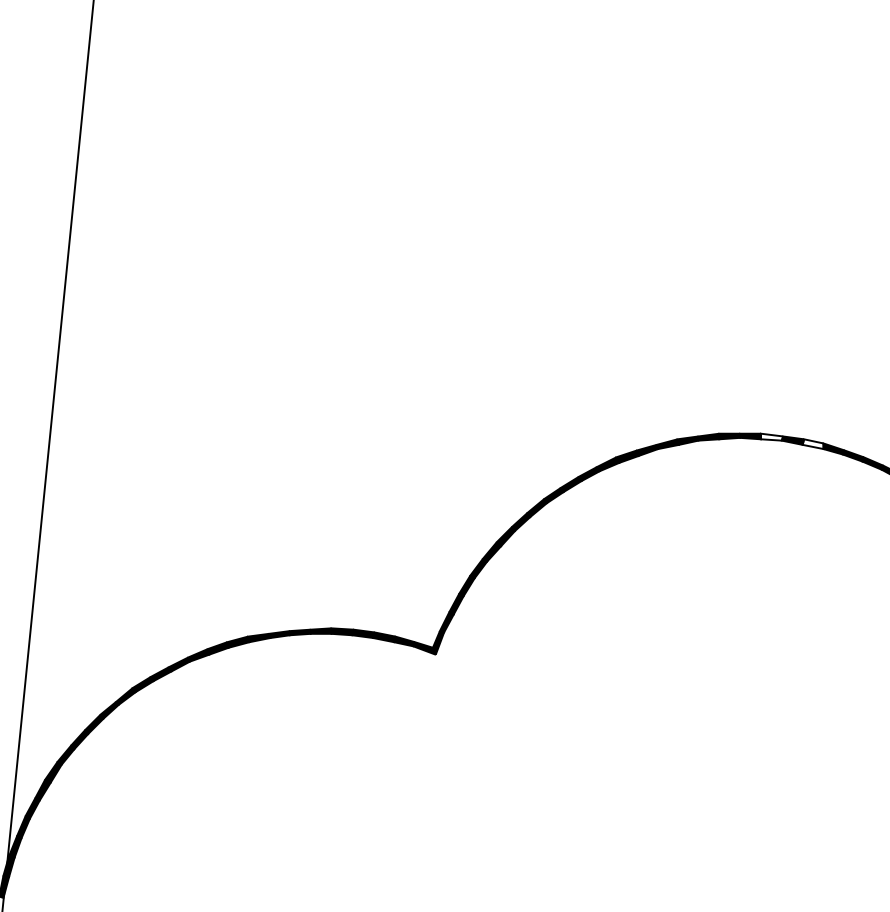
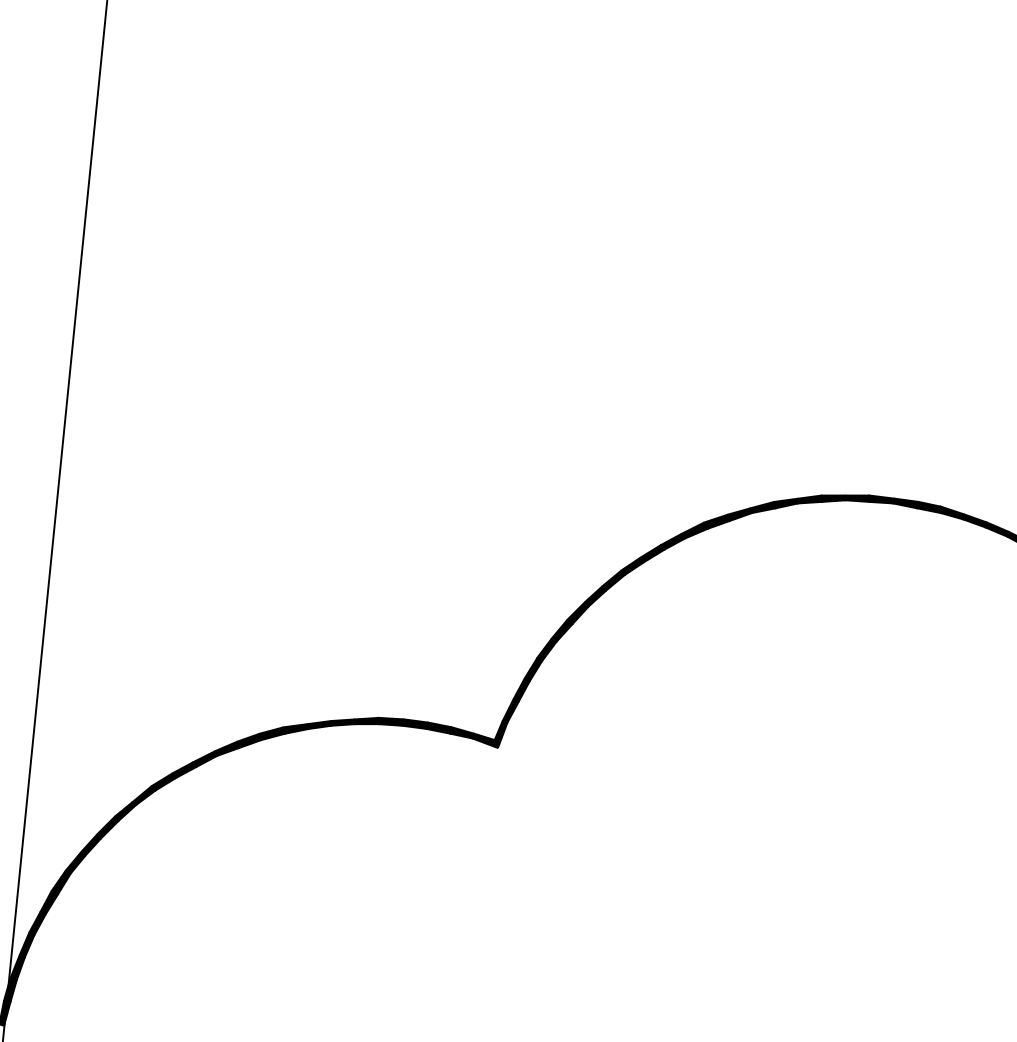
fill: (771, 437) -> (881, 499), added
fill: (812, 444) -> (928, 507), added

